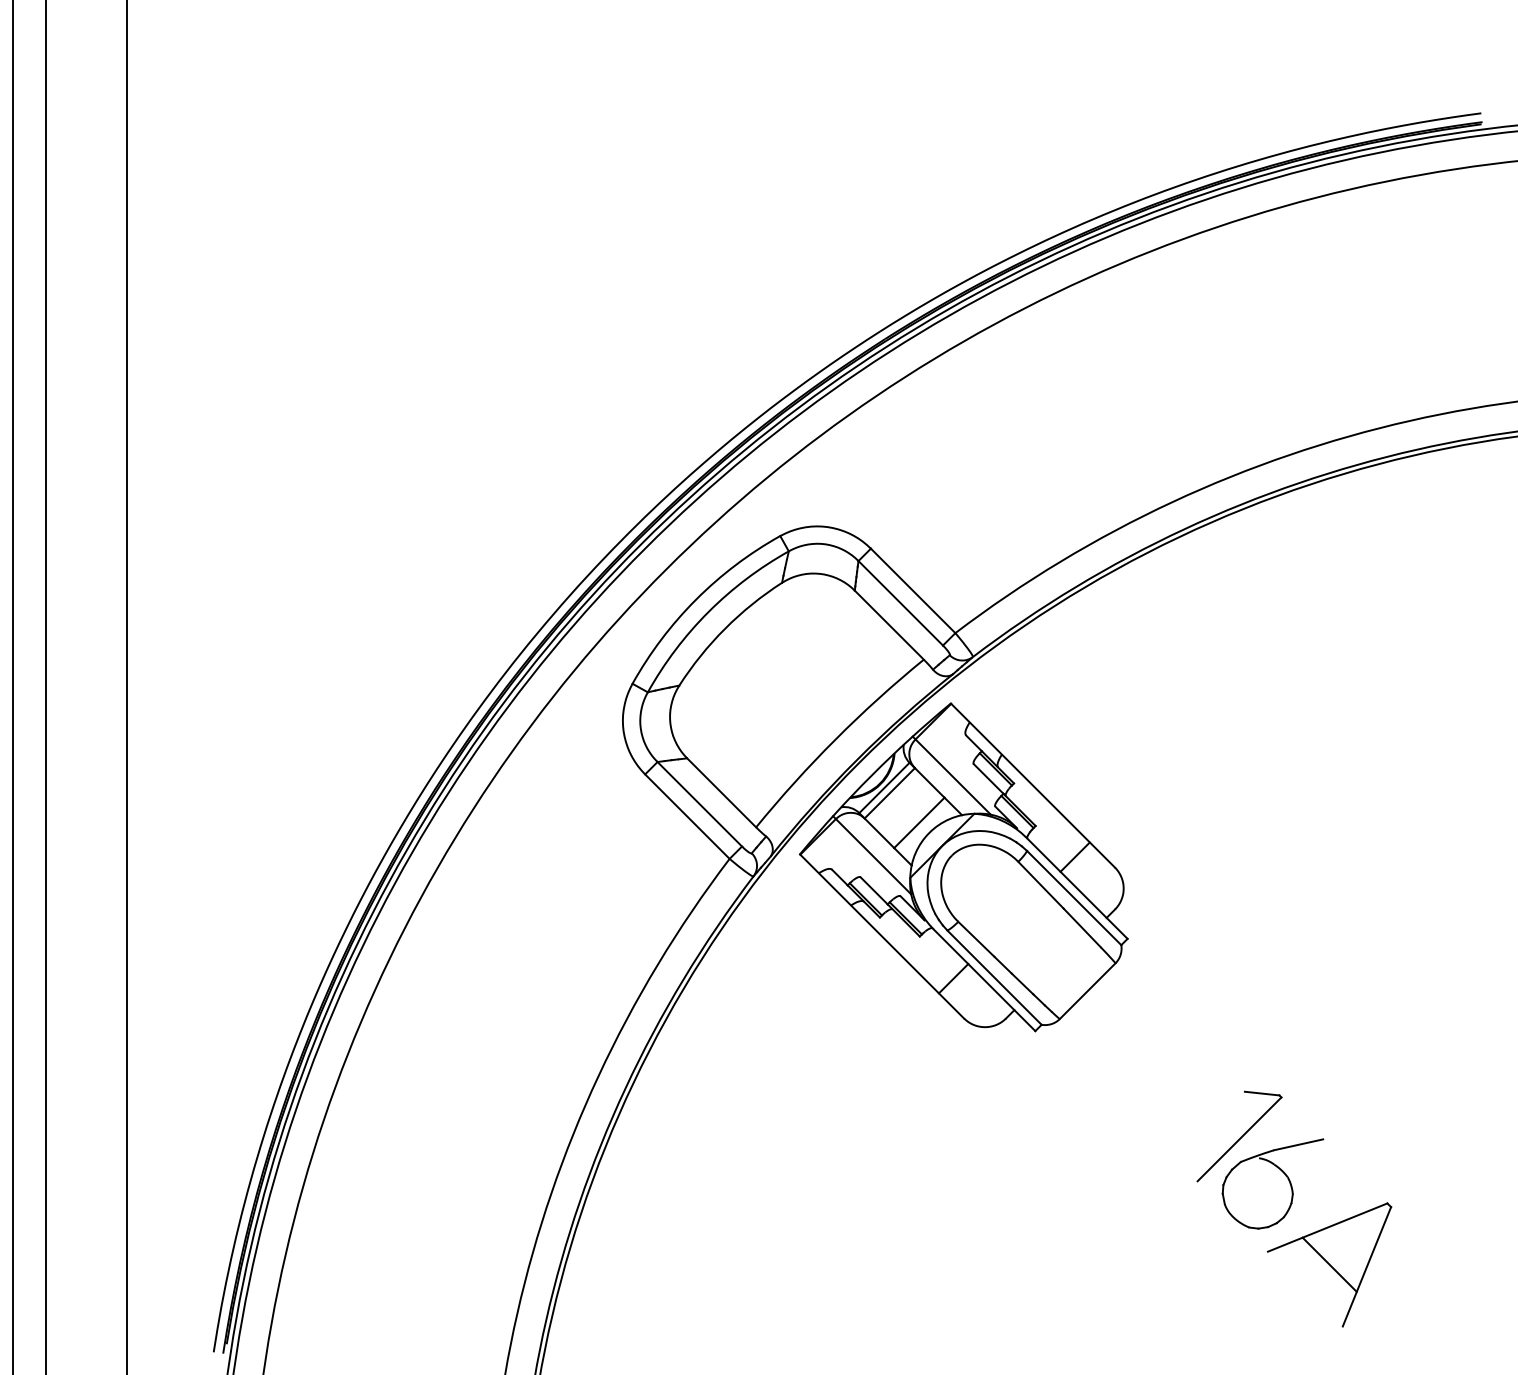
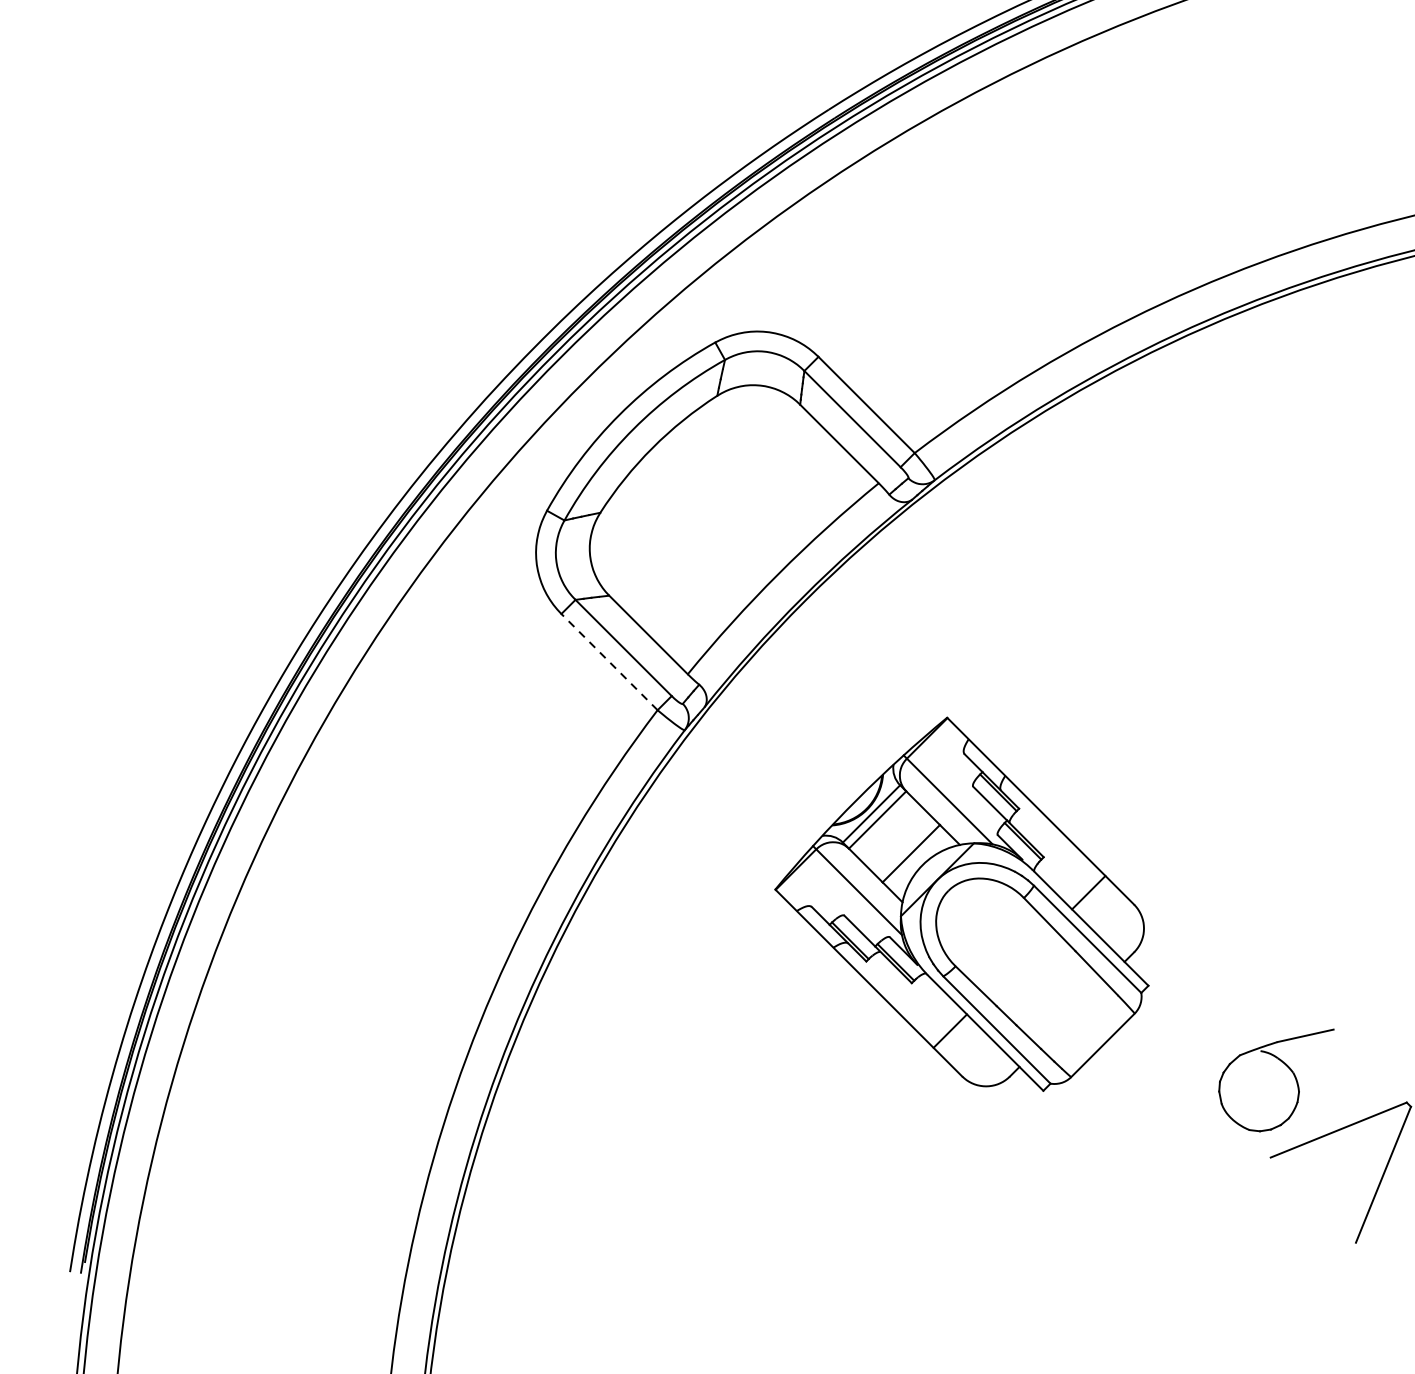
line: (687, 816) -> (609, 661), solid -> dashed
part: (963, 867) -> (961, 904), moved
part: (1239, 1136) -> (1238, 1026), removed
line: (1329, 1264) -> (1340, 1172), removed

